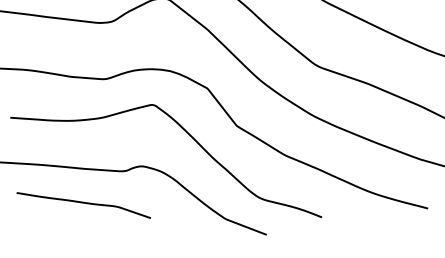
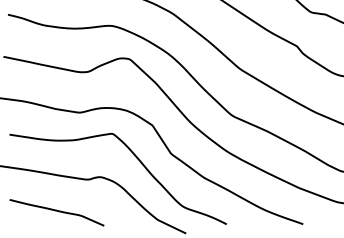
curve: (82, 203) -> (56, 211), moved

